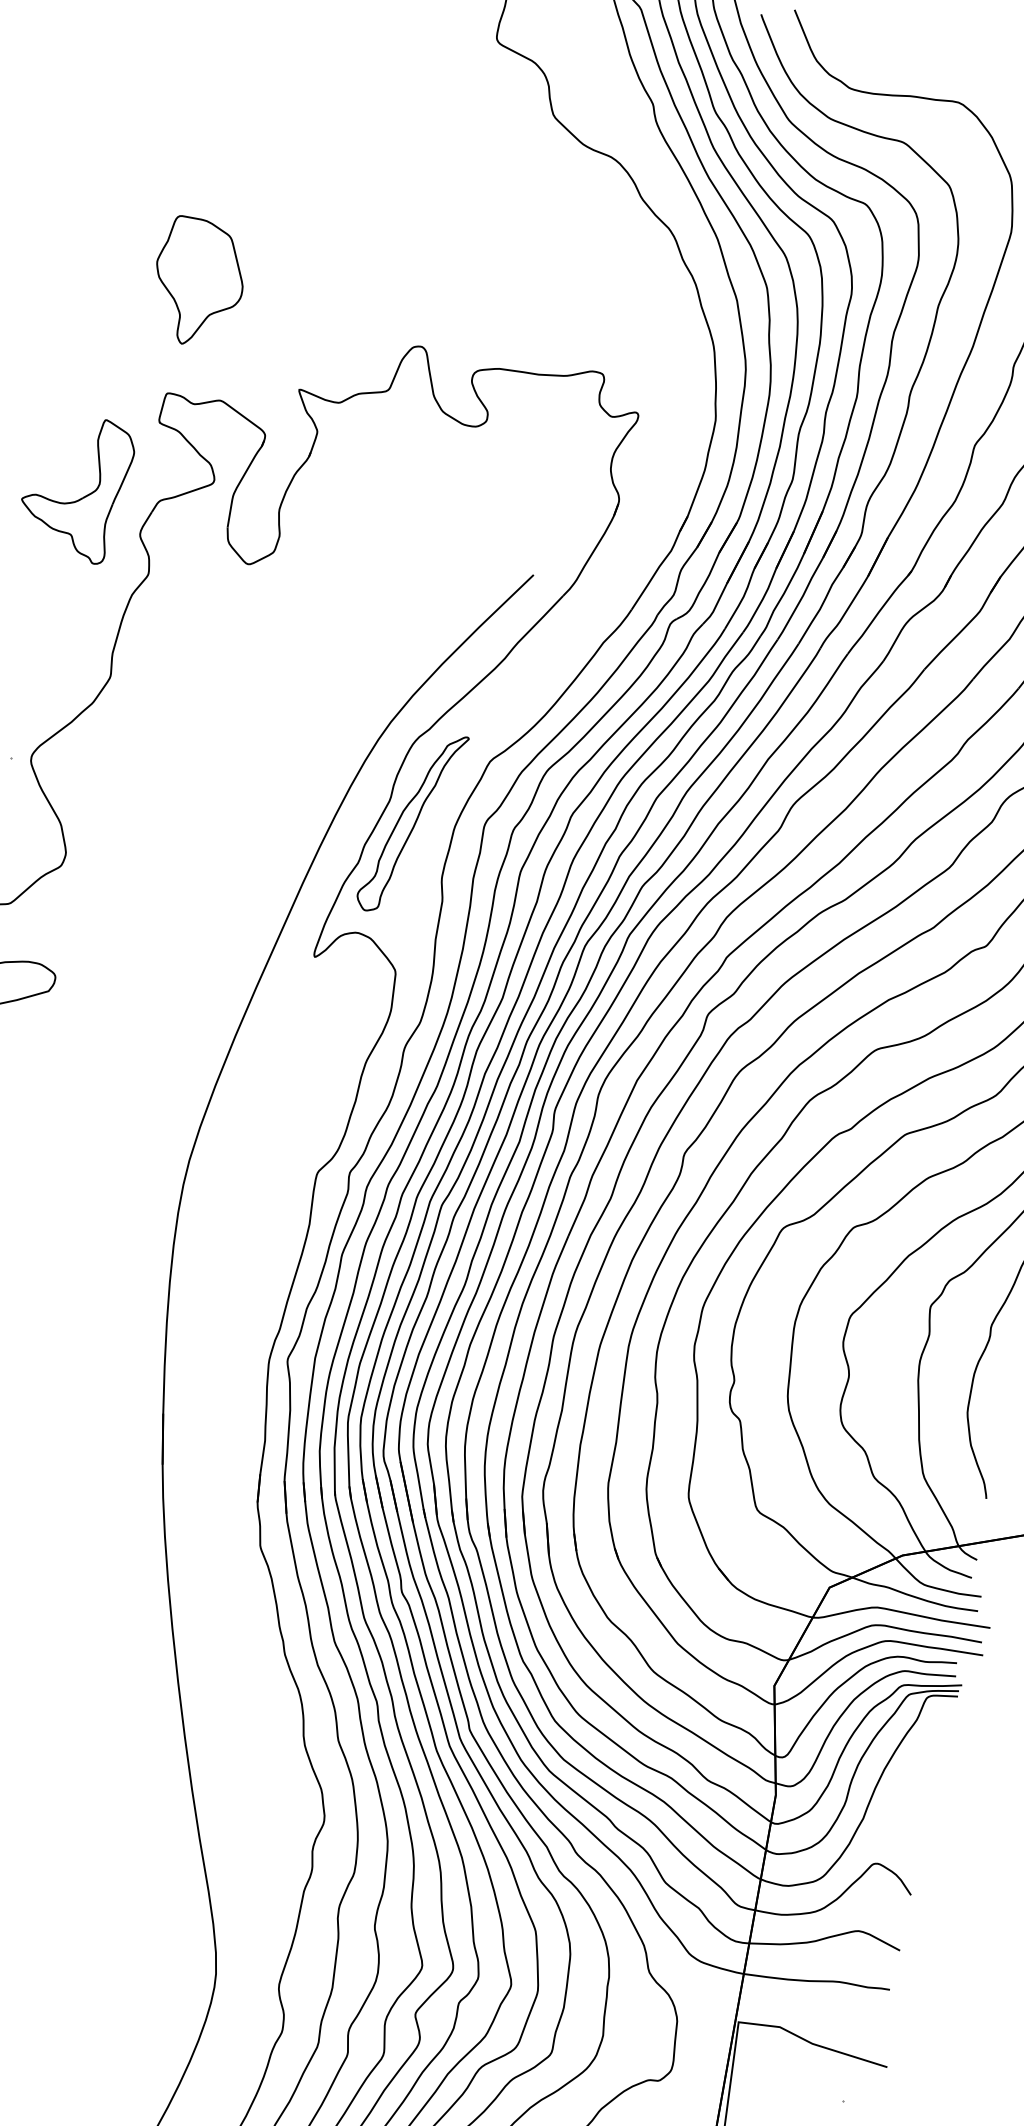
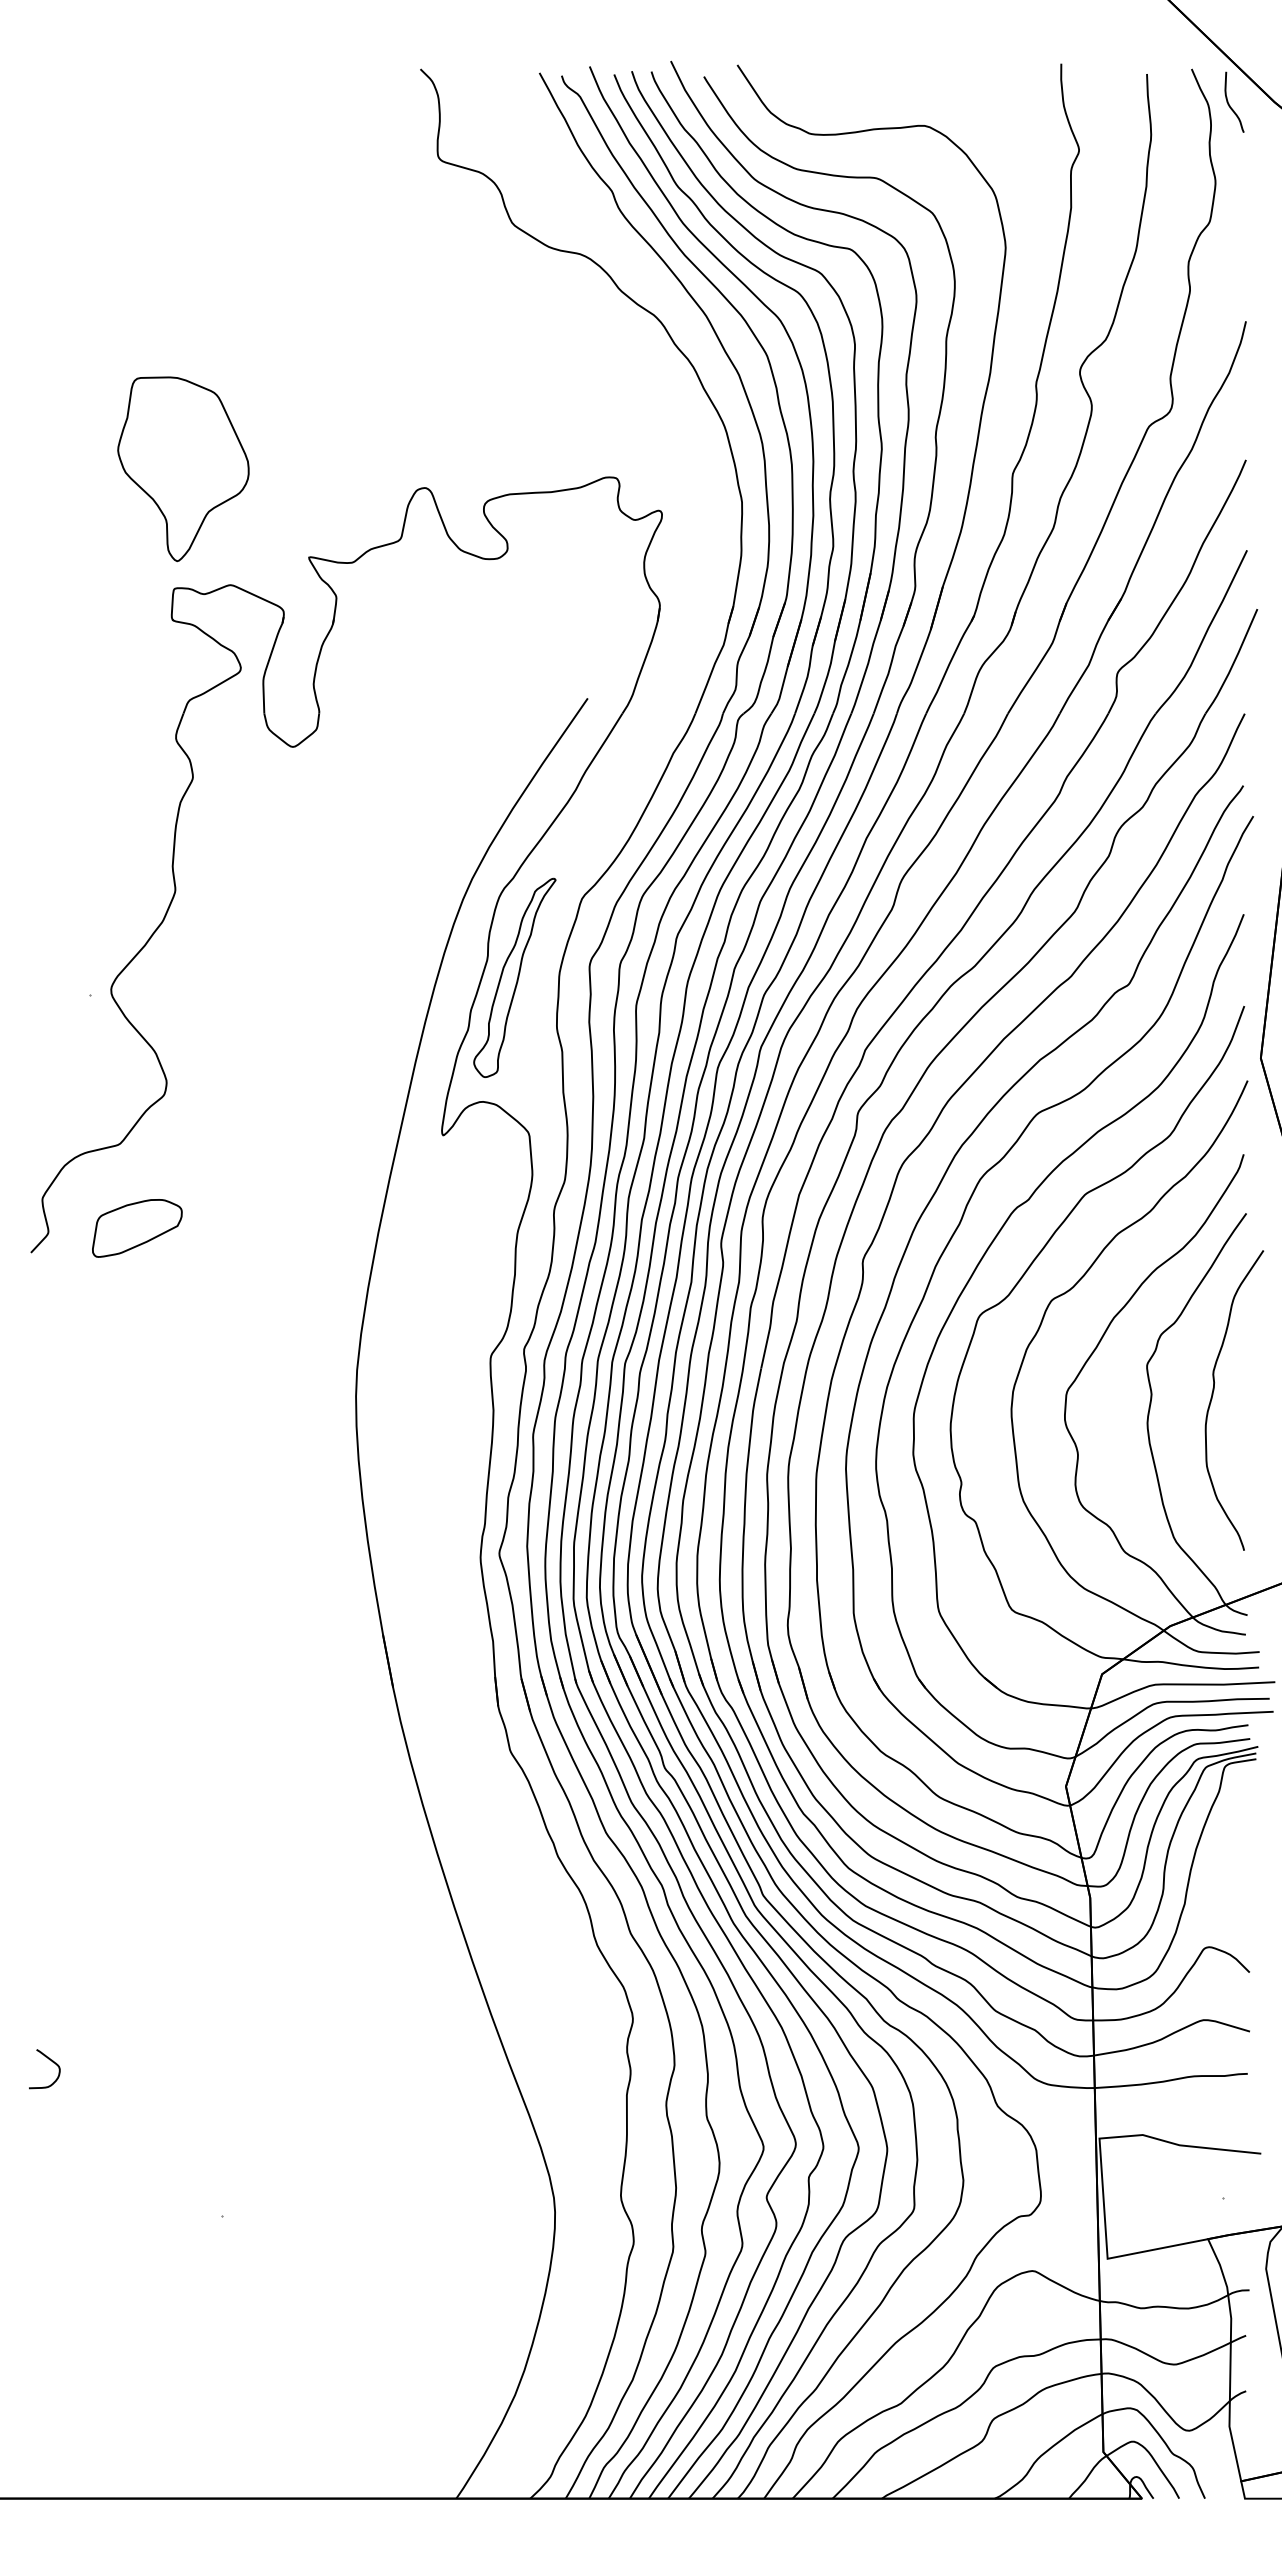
part: (198, 282) -> (183, 468), size x1.4
part: (82, 496) -> (109, 712), removed

